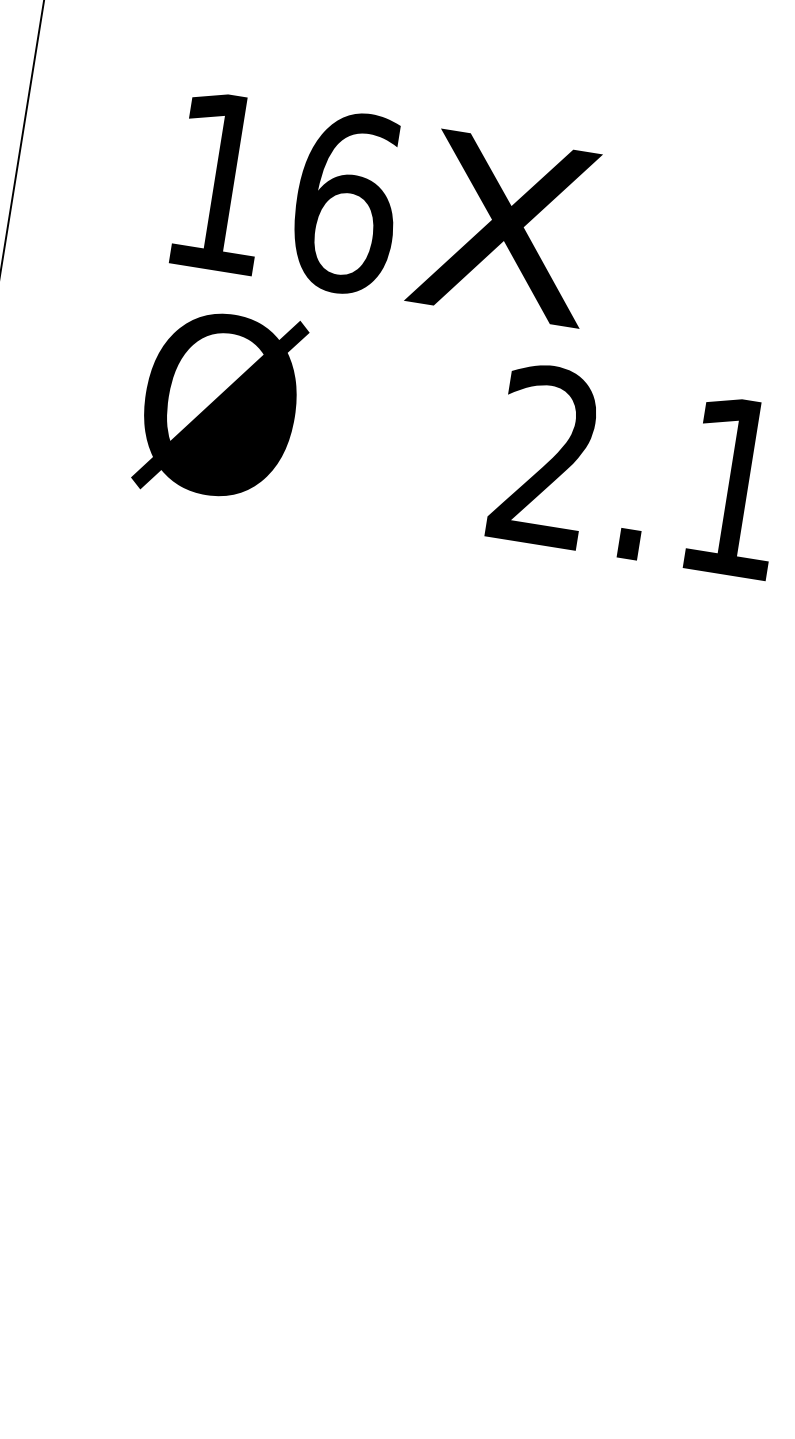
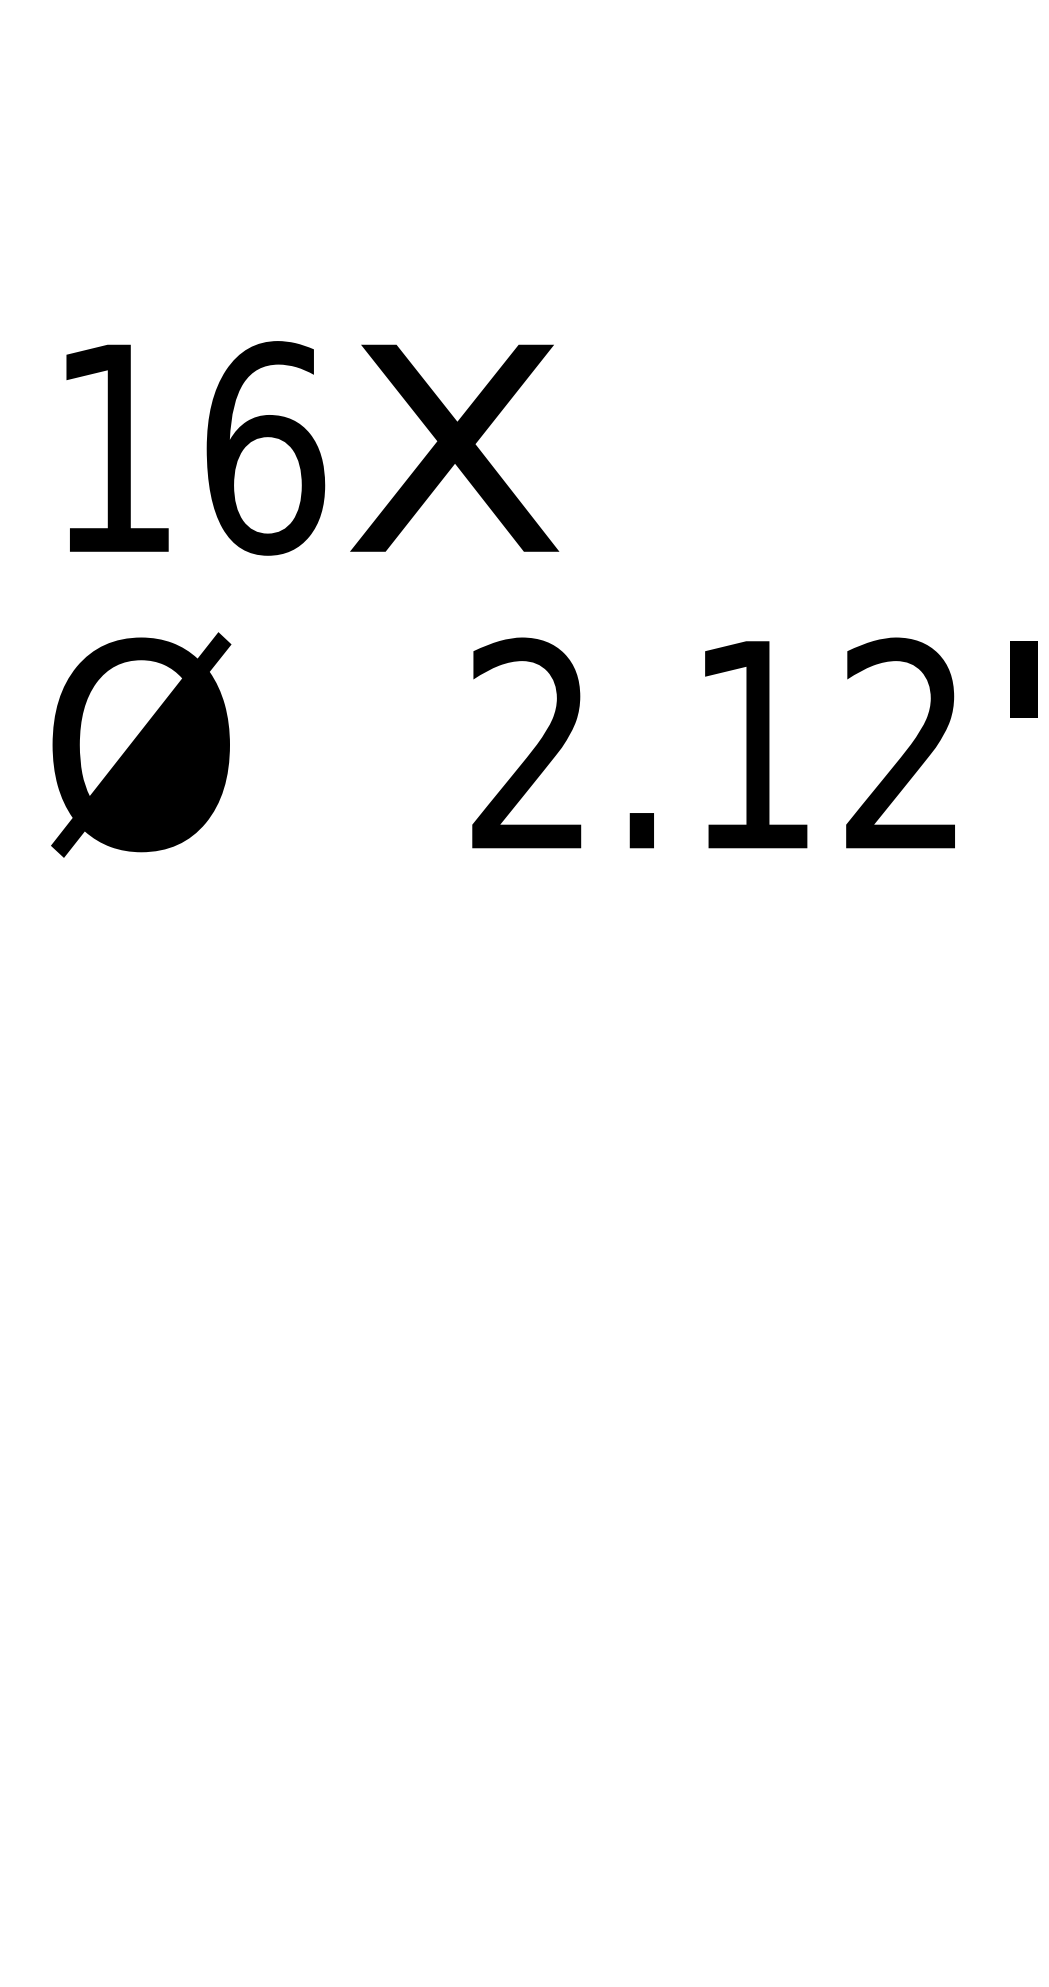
text: (386, 209) -> (312, 448), moved

